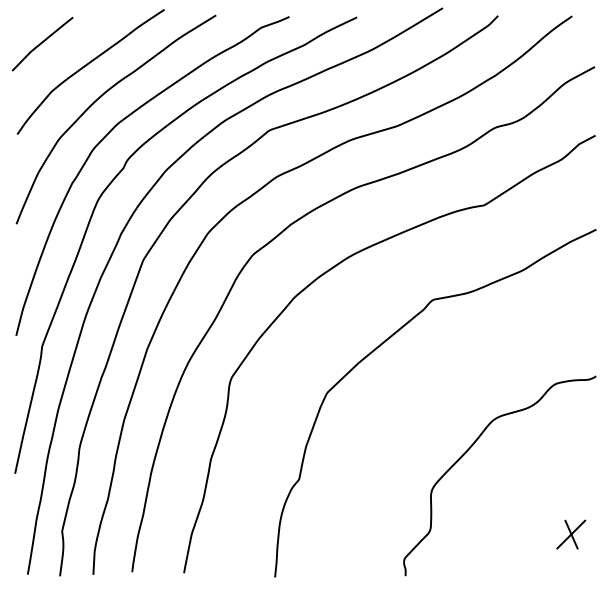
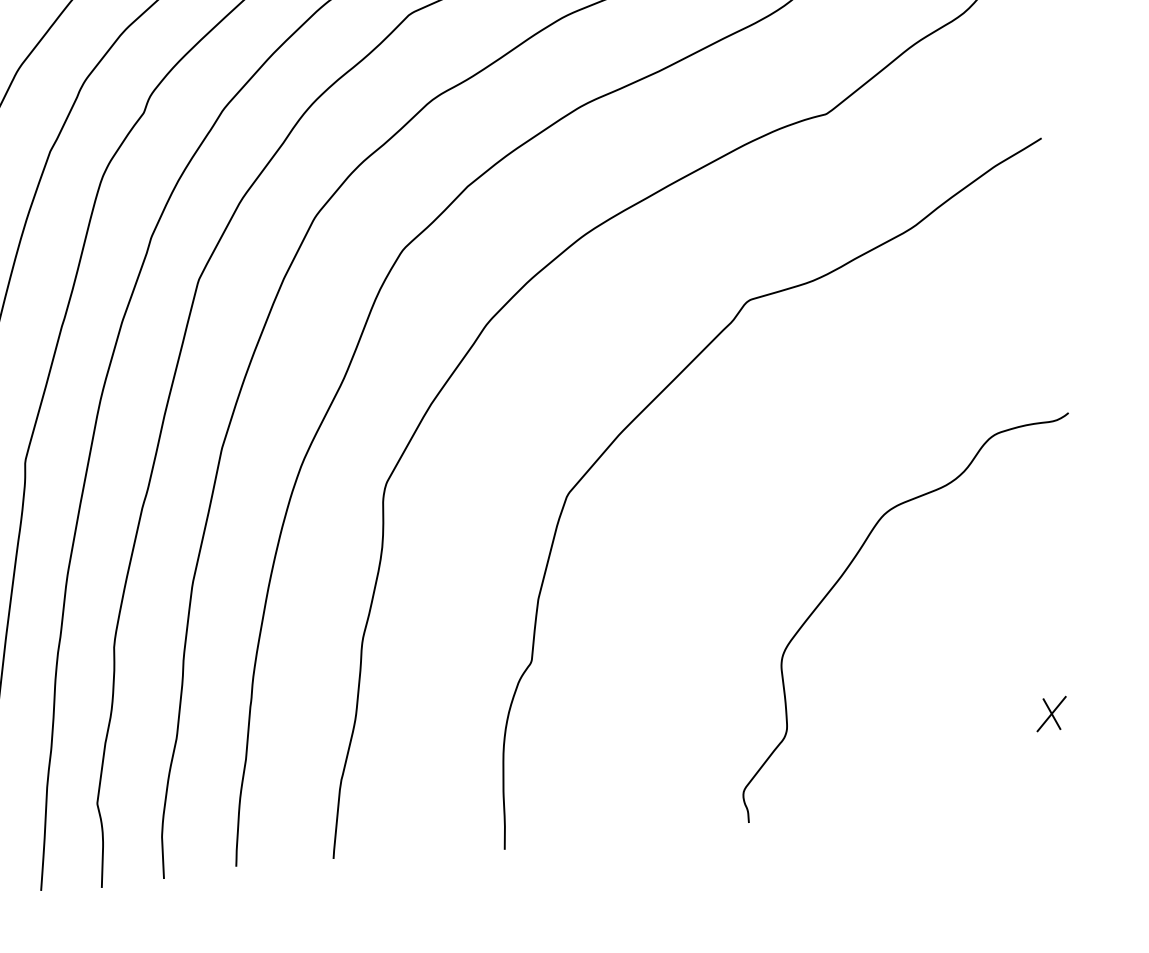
part: (571, 534) -> (1051, 713), size x0.6

